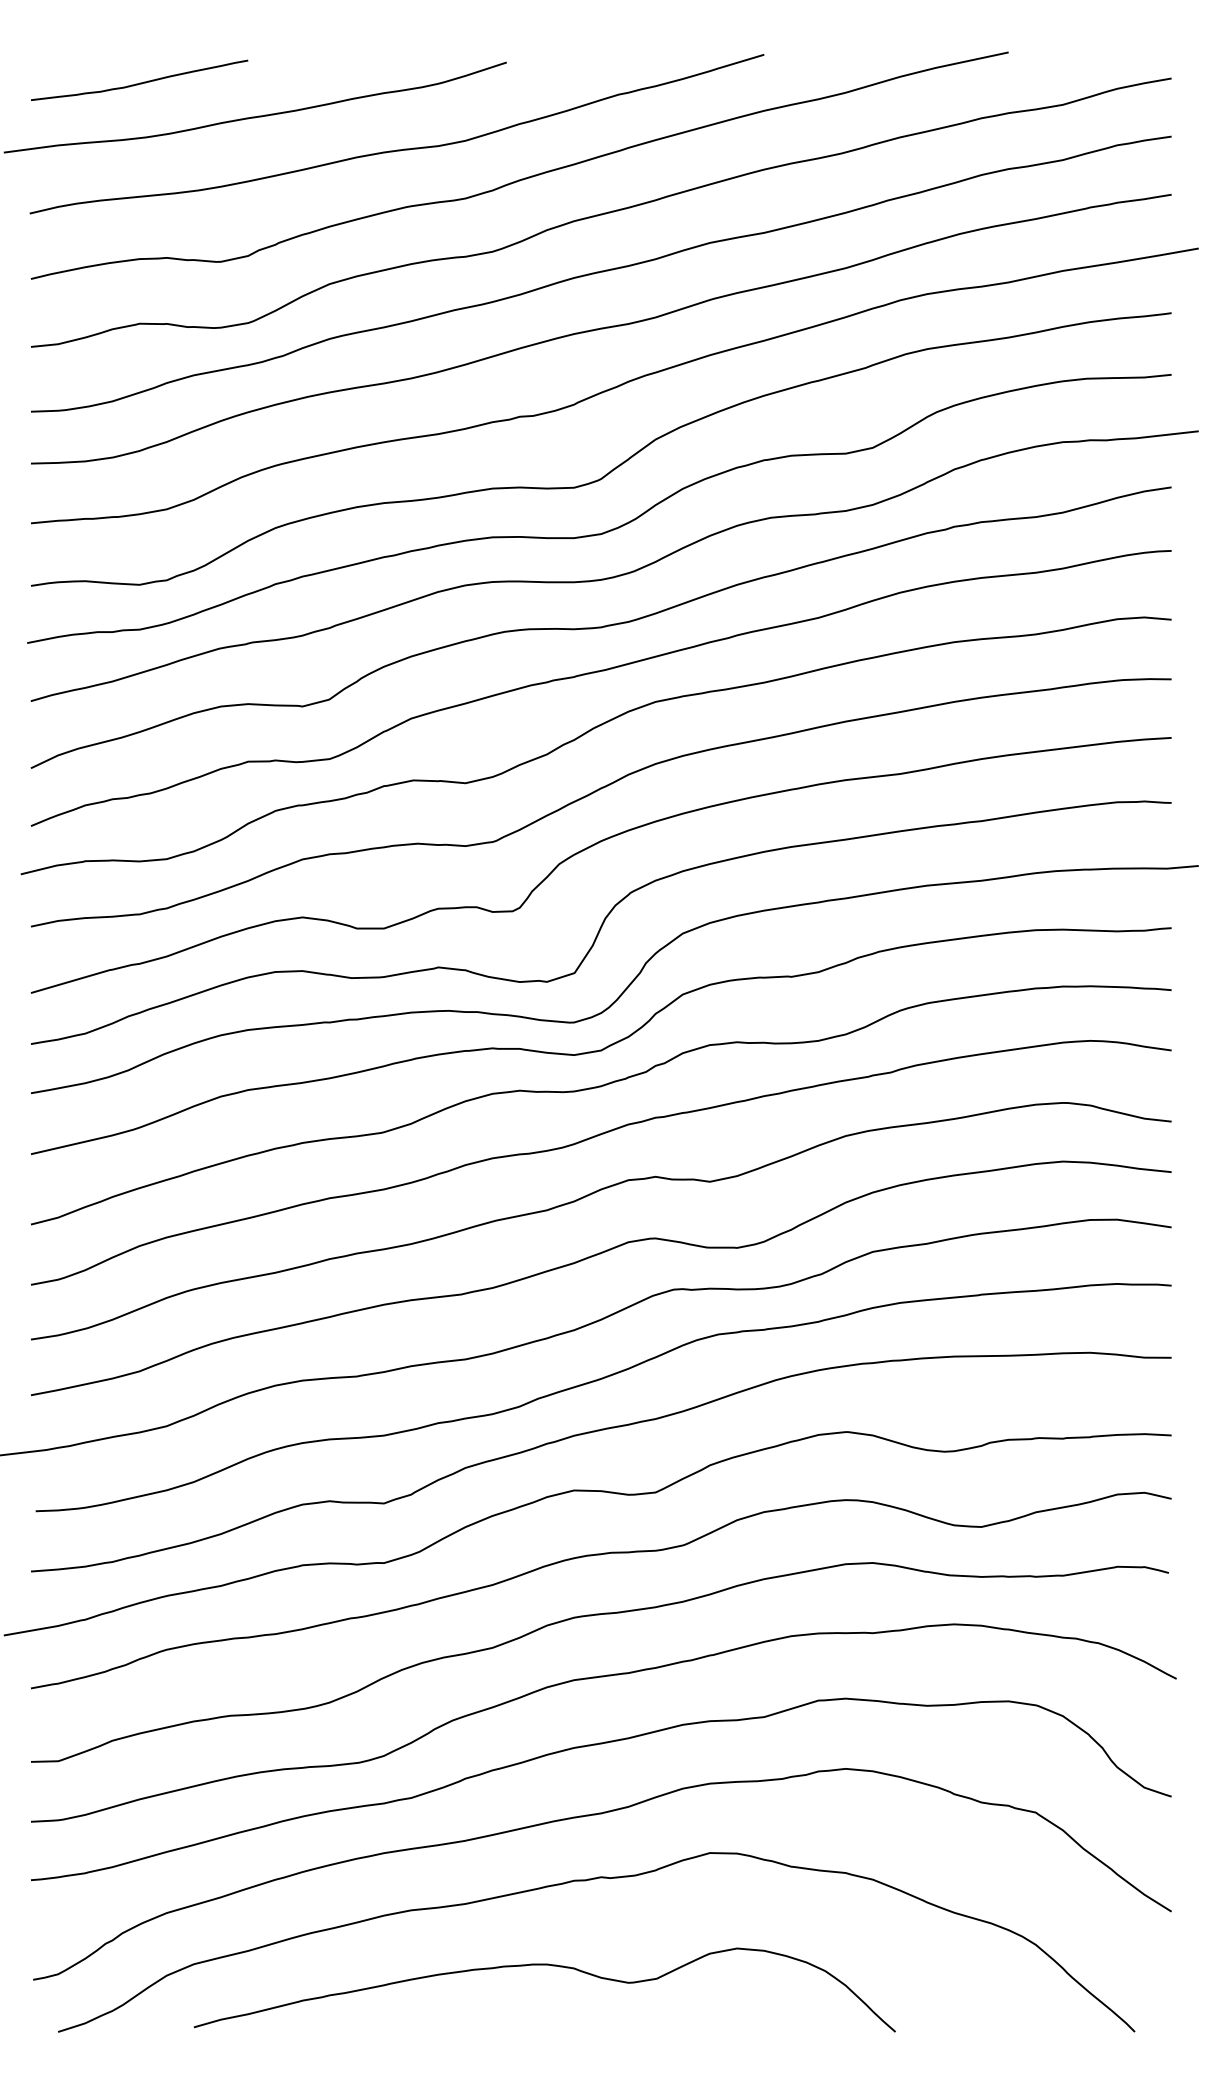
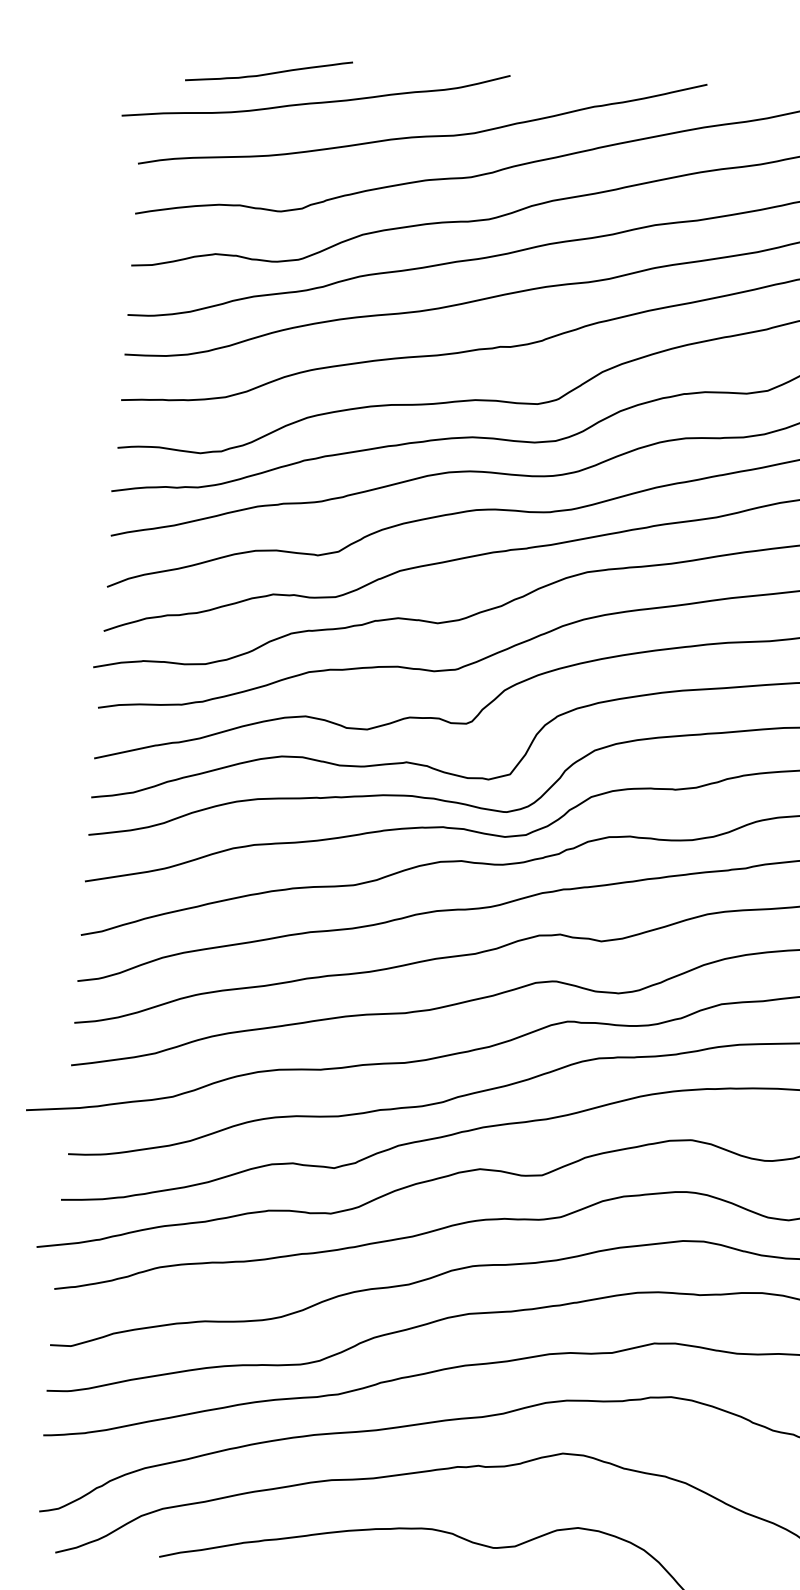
curve: (139, 82) -> (268, 72), moved

